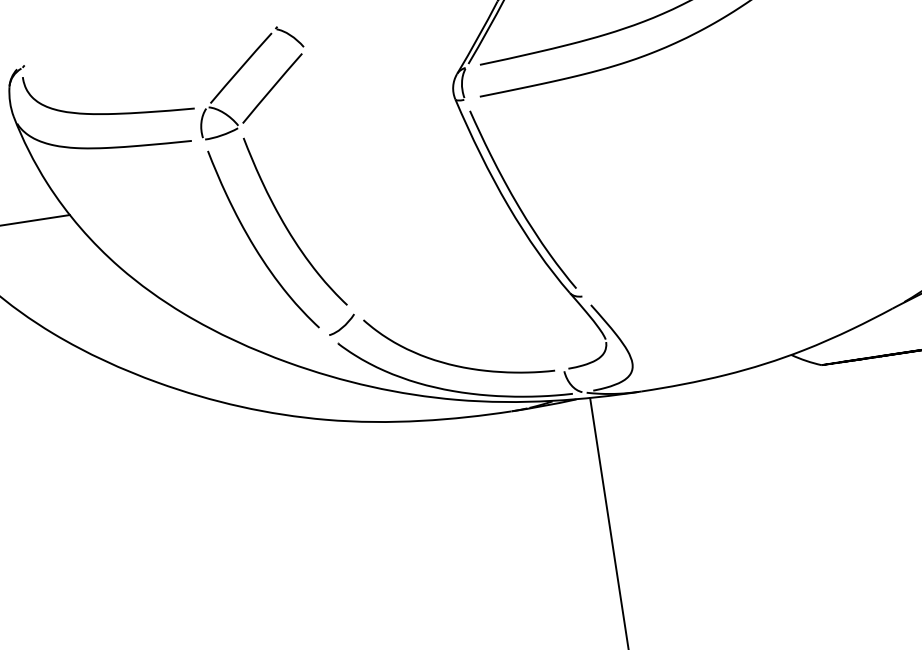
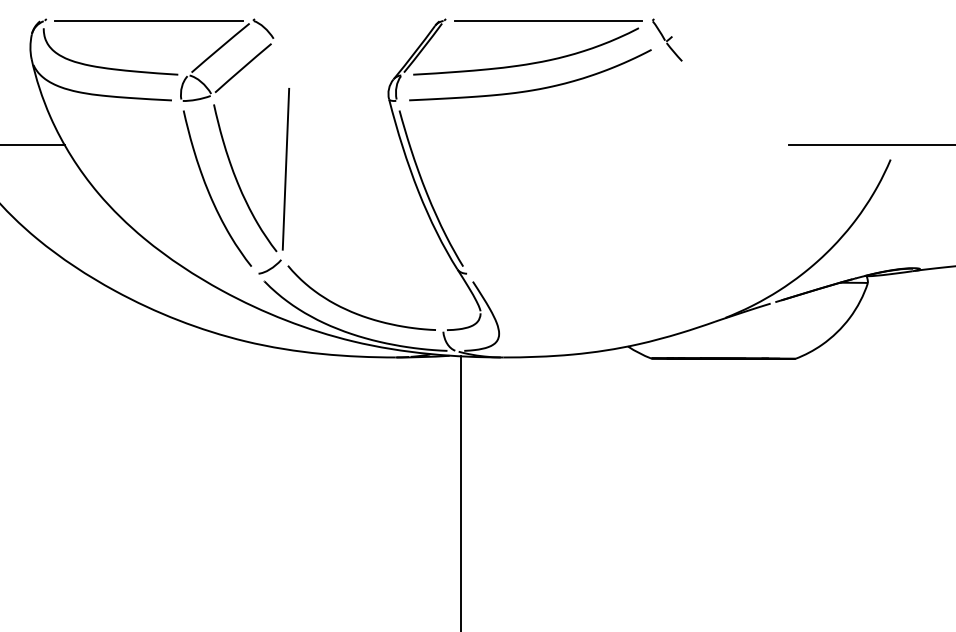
line: (148, 48) -> (148, 20), added
line: (342, 202) -> (285, 168), added

